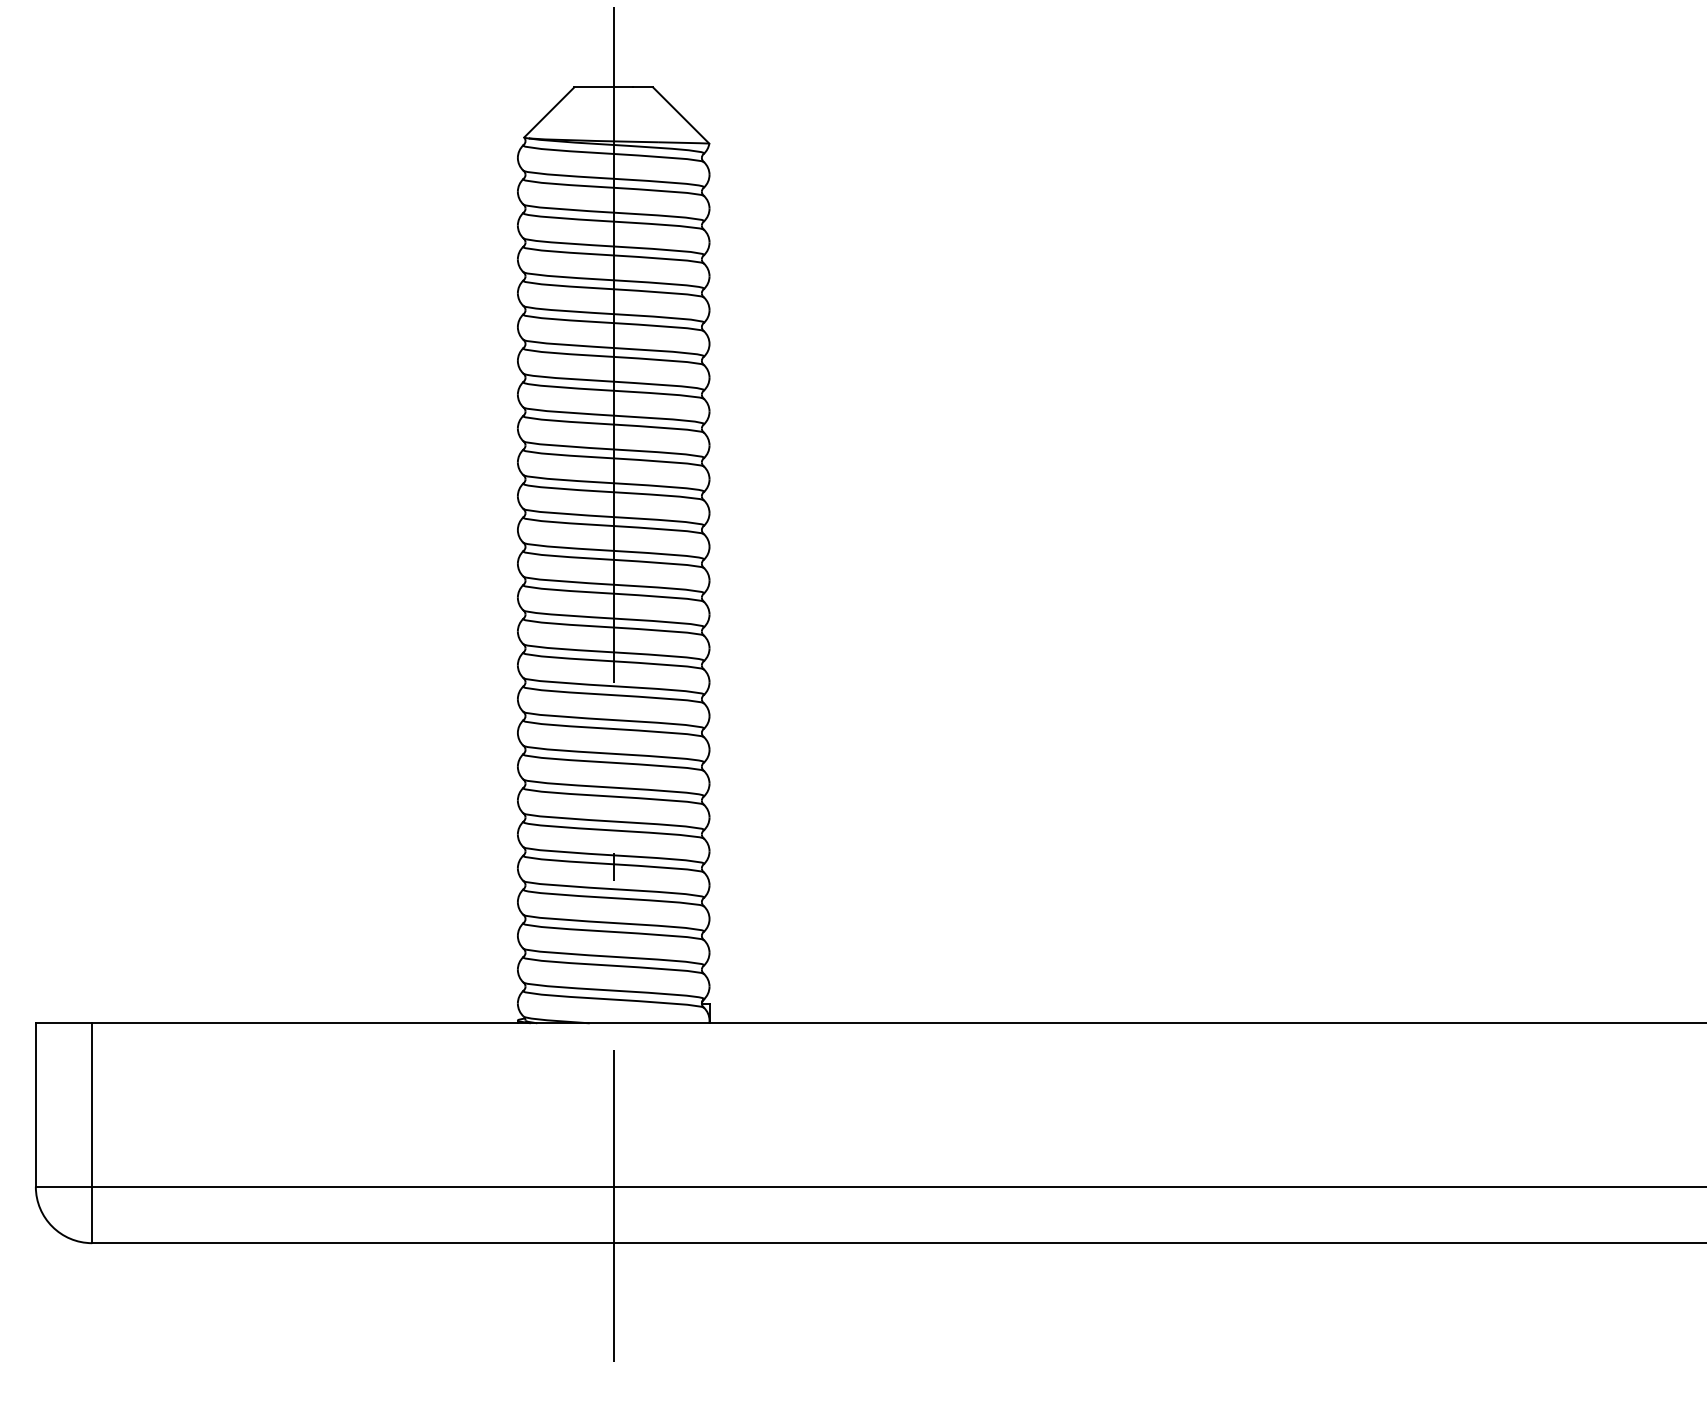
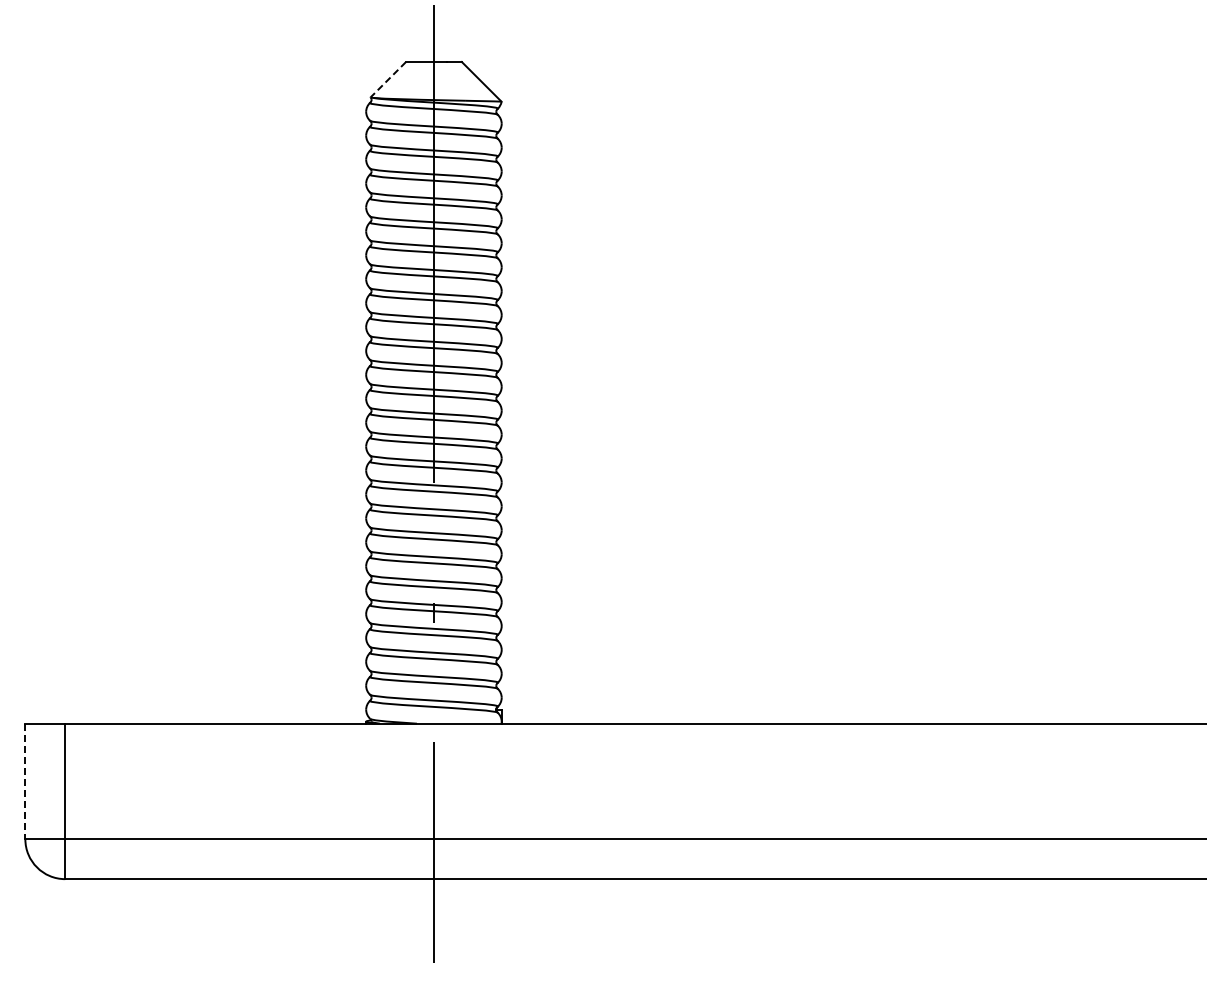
line: (549, 112) -> (388, 79), solid -> dashed
line: (36, 1105) -> (25, 781), solid -> dashed

